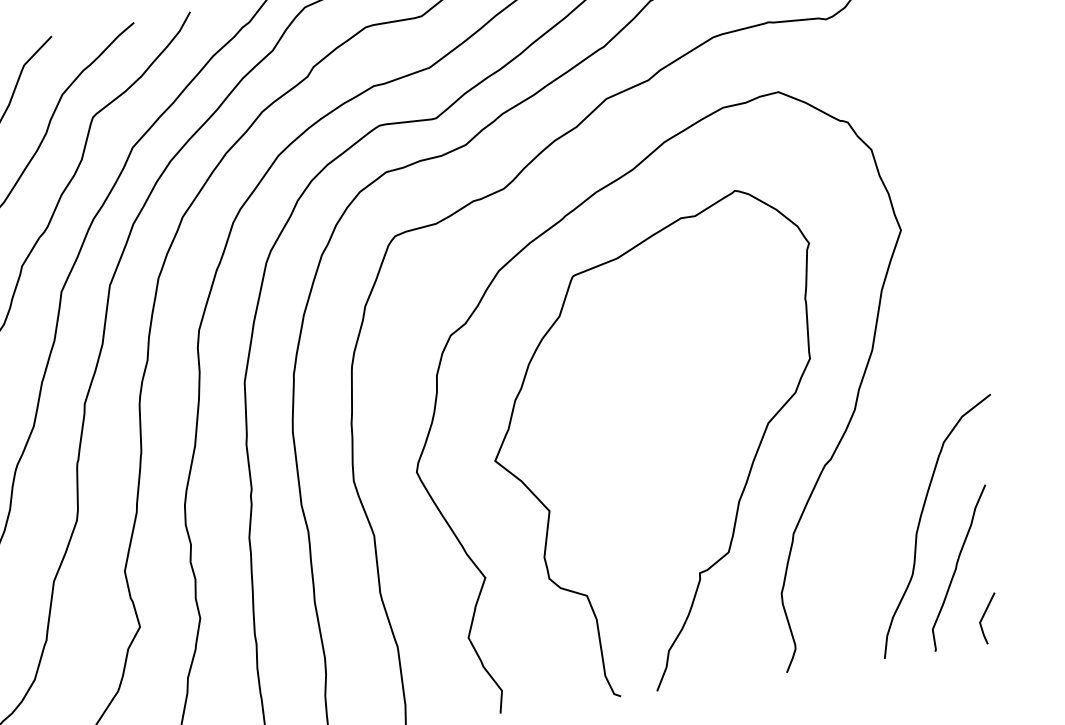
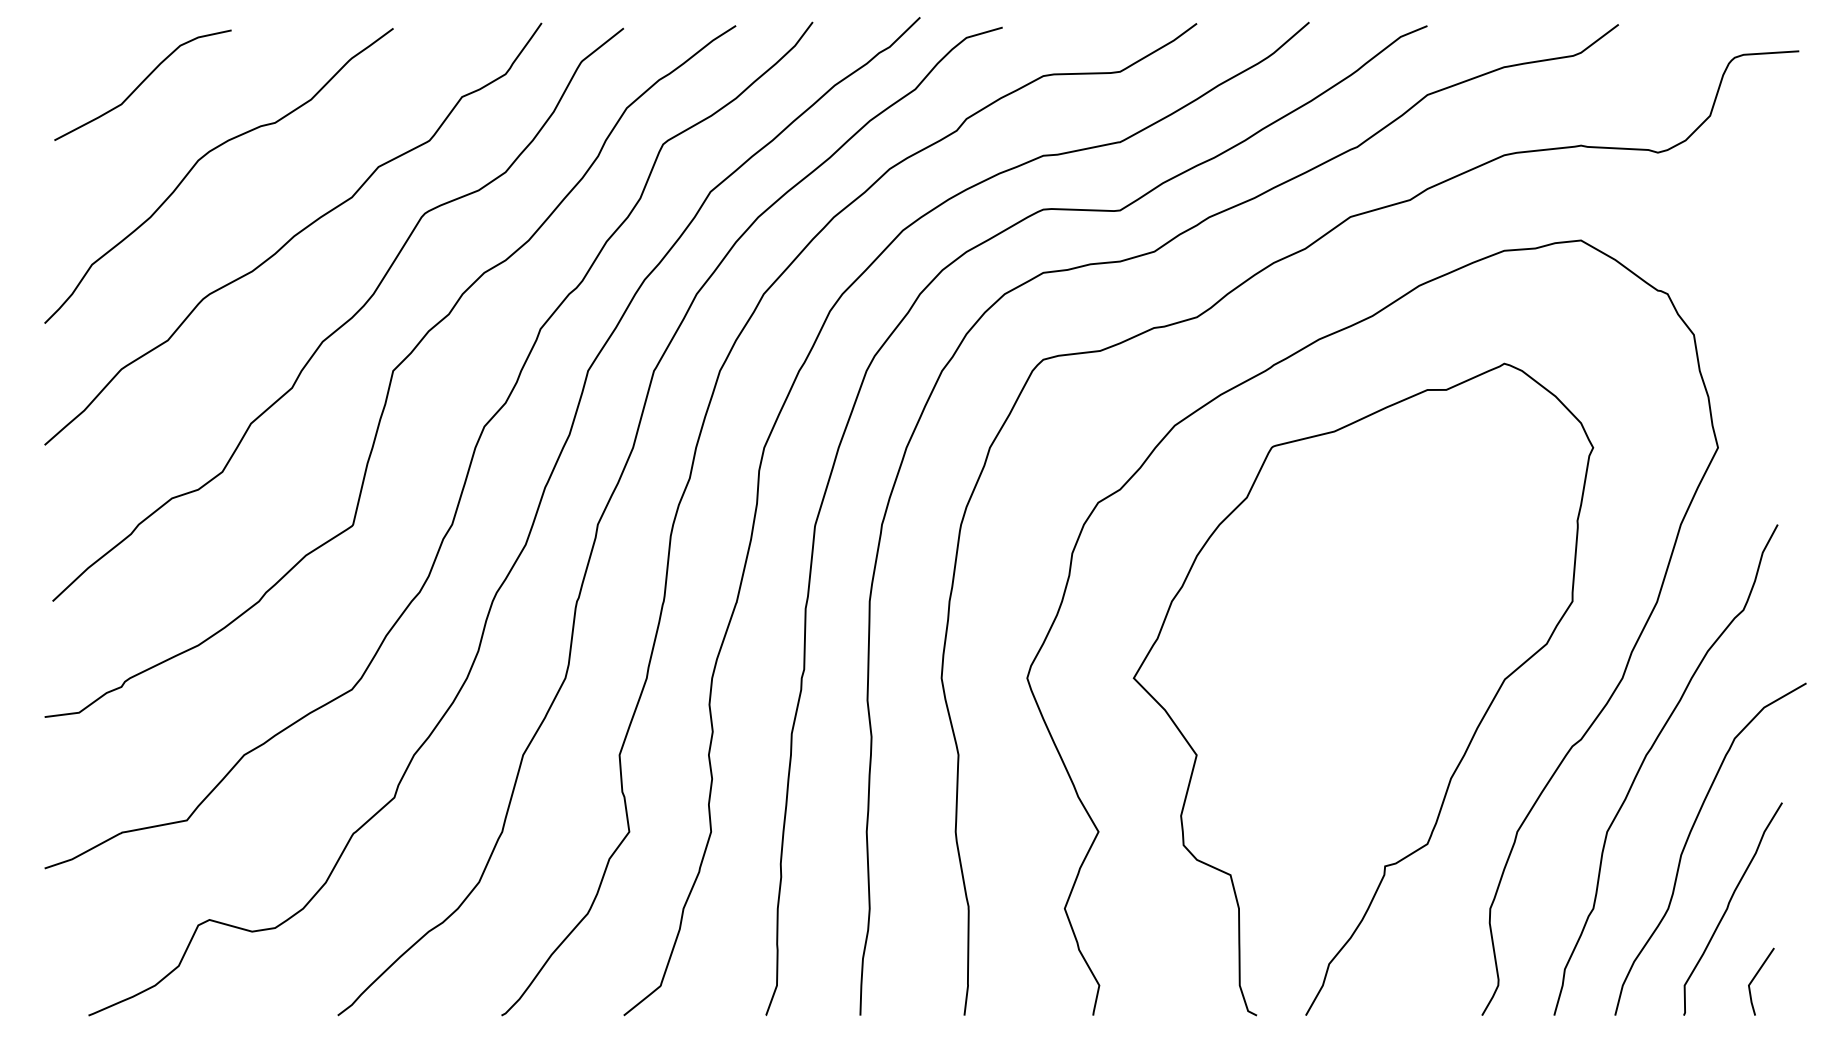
curve: (880, 467) -> (1645, 759), added

